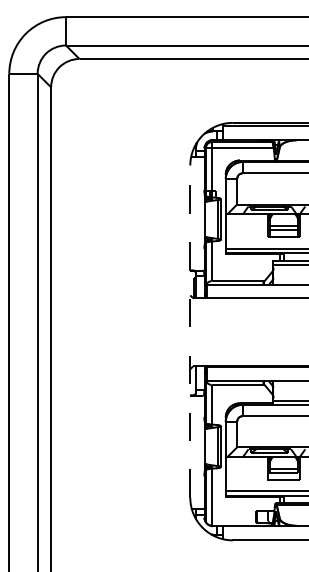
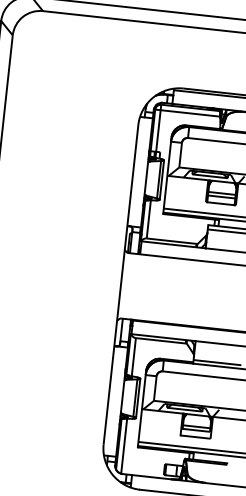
line: (190, 331) -> (121, 284), dashed -> solid

